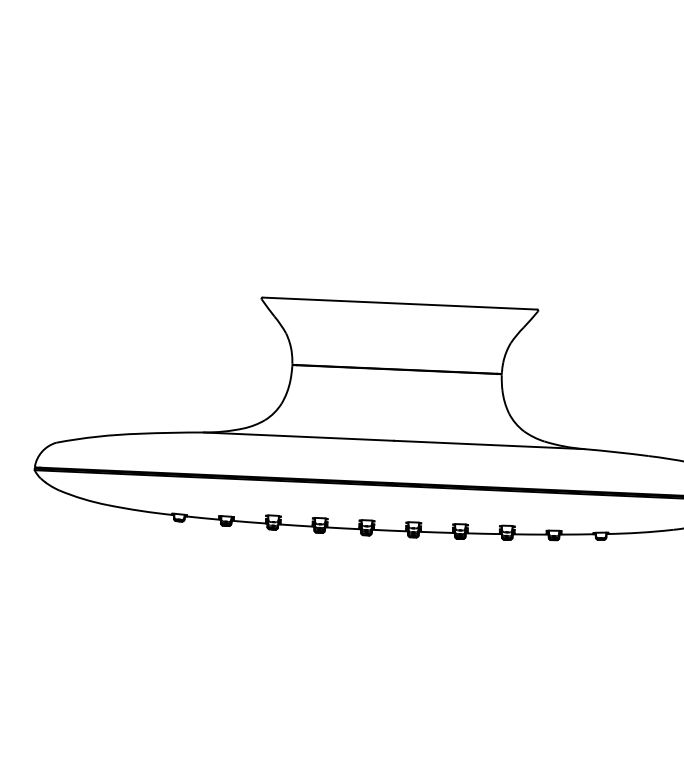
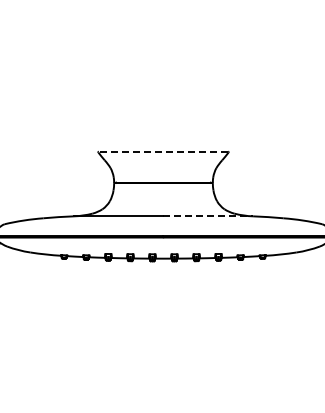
line: (399, 303) -> (163, 151), solid -> dashed
line: (489, 445) -> (208, 216), solid -> dashed

